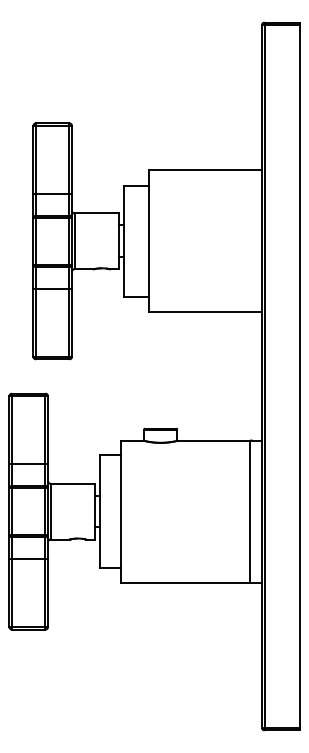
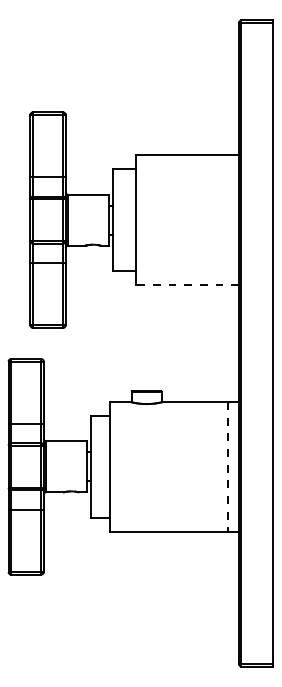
line: (205, 312) -> (187, 285), solid -> dashed
line: (250, 511) -> (228, 466), solid -> dashed

